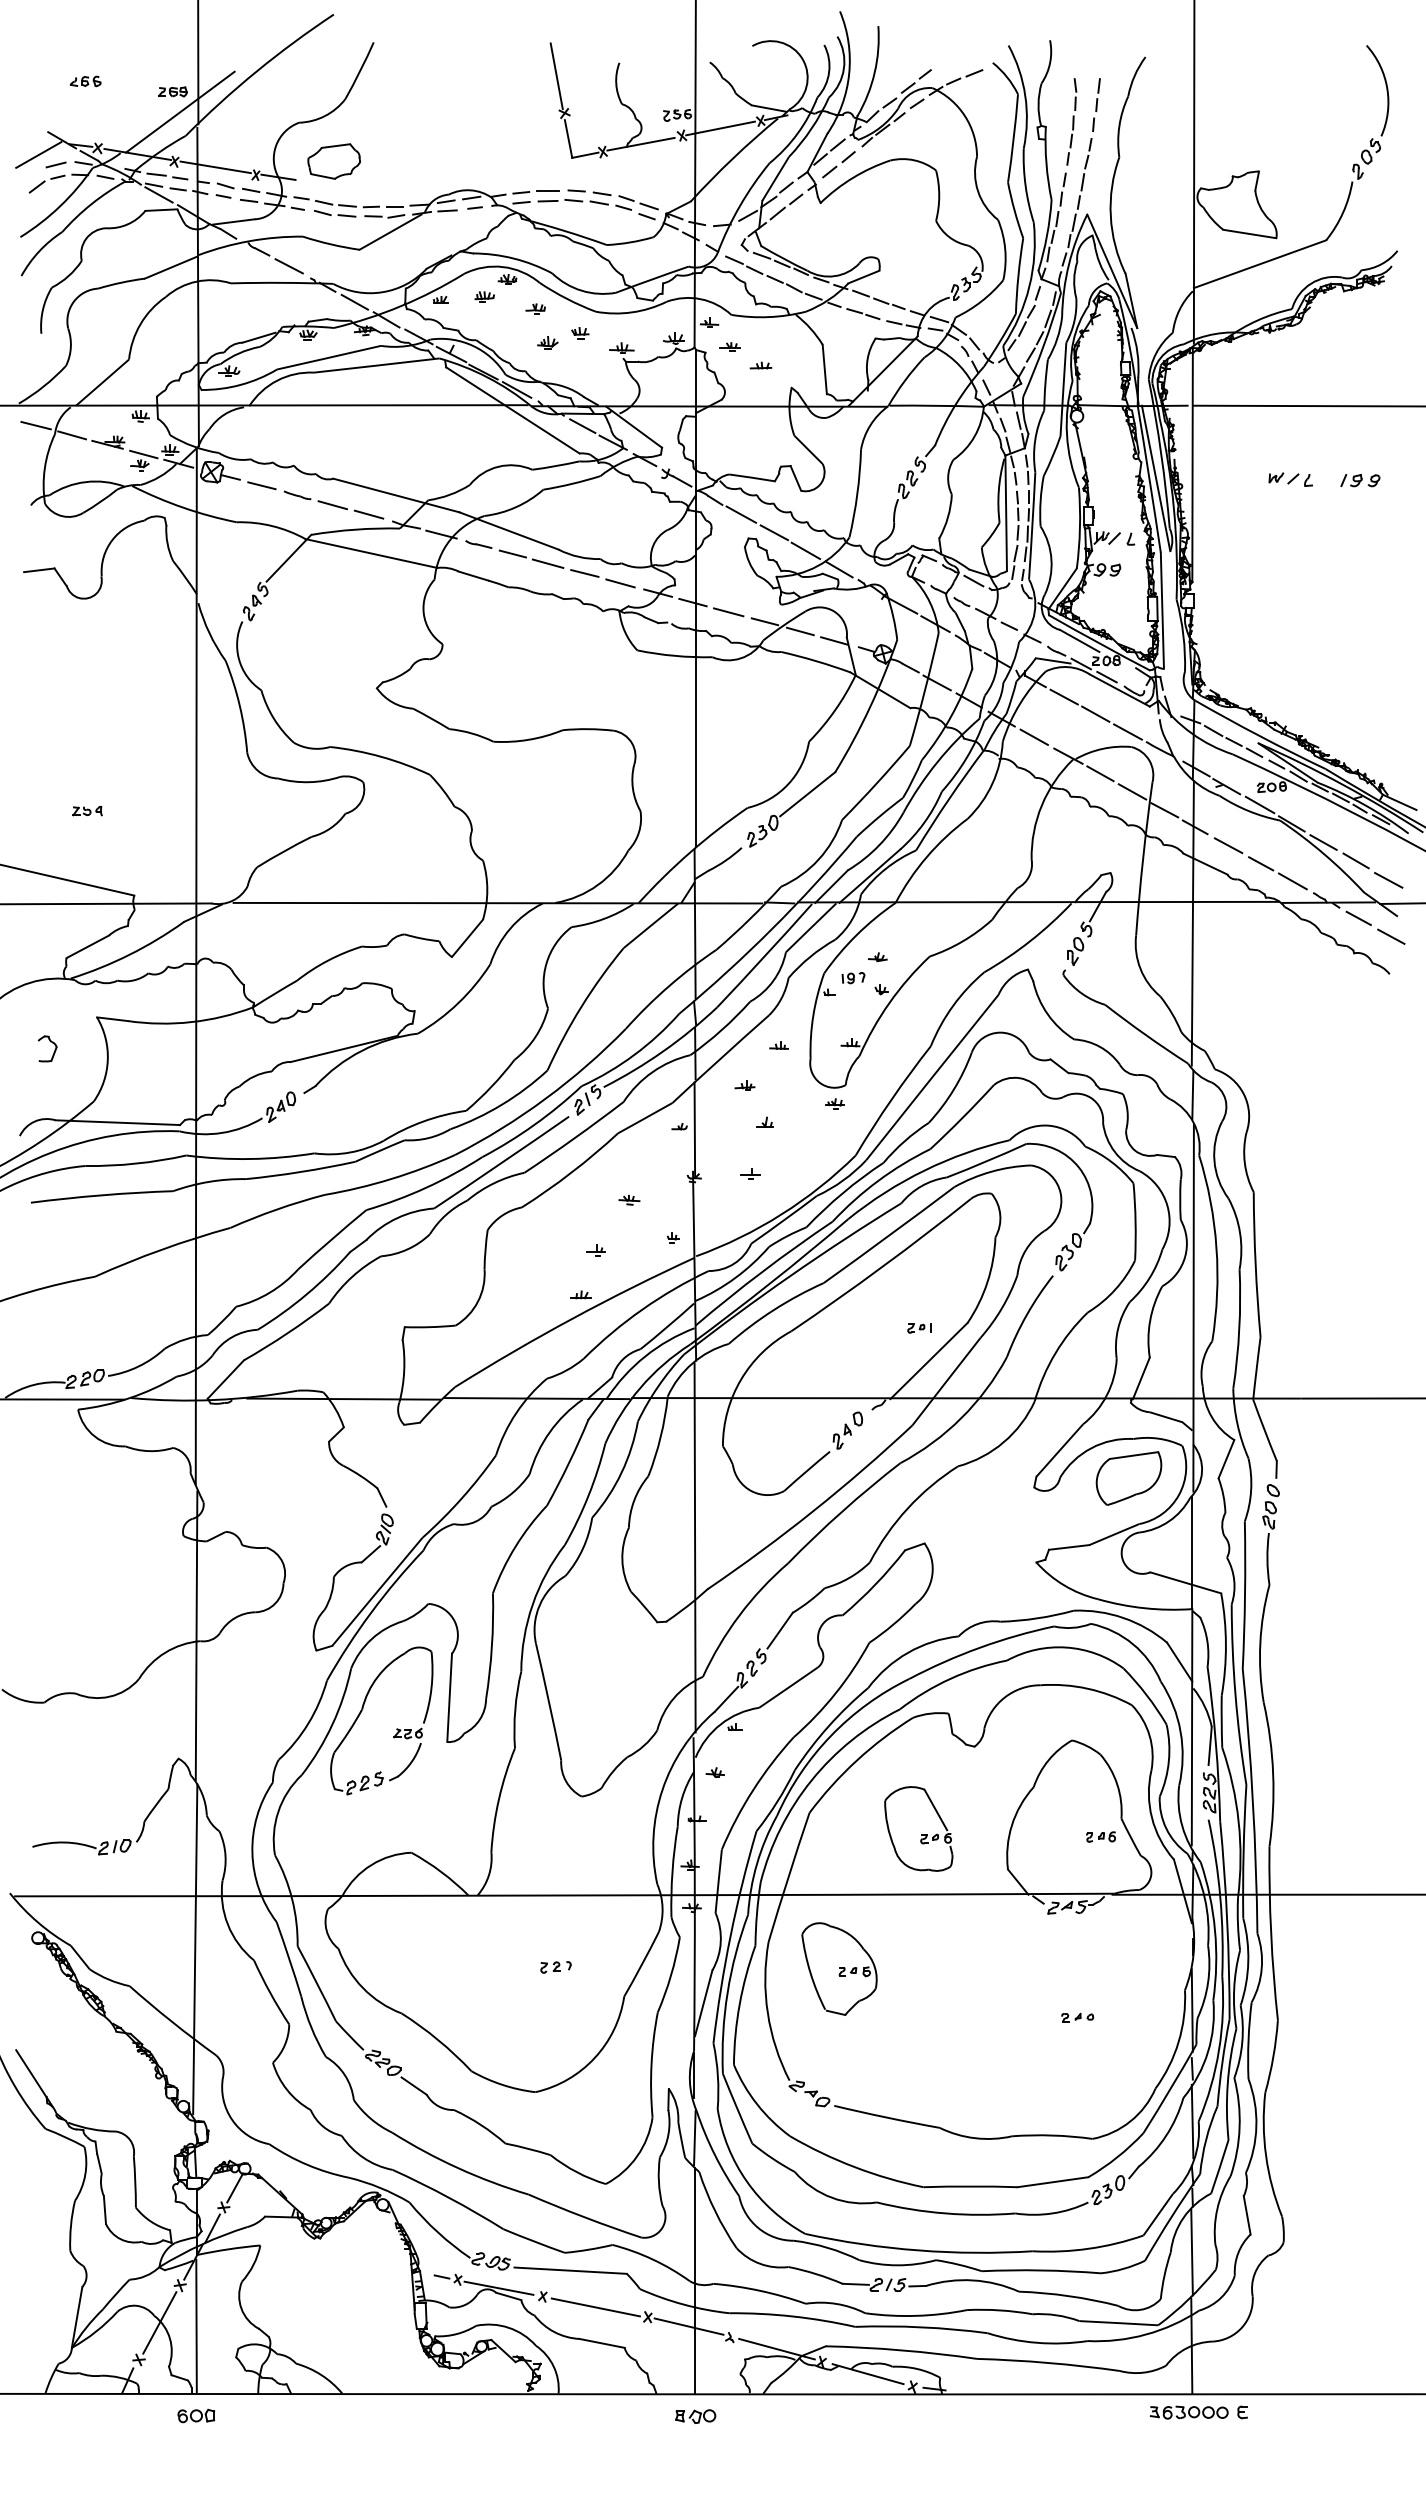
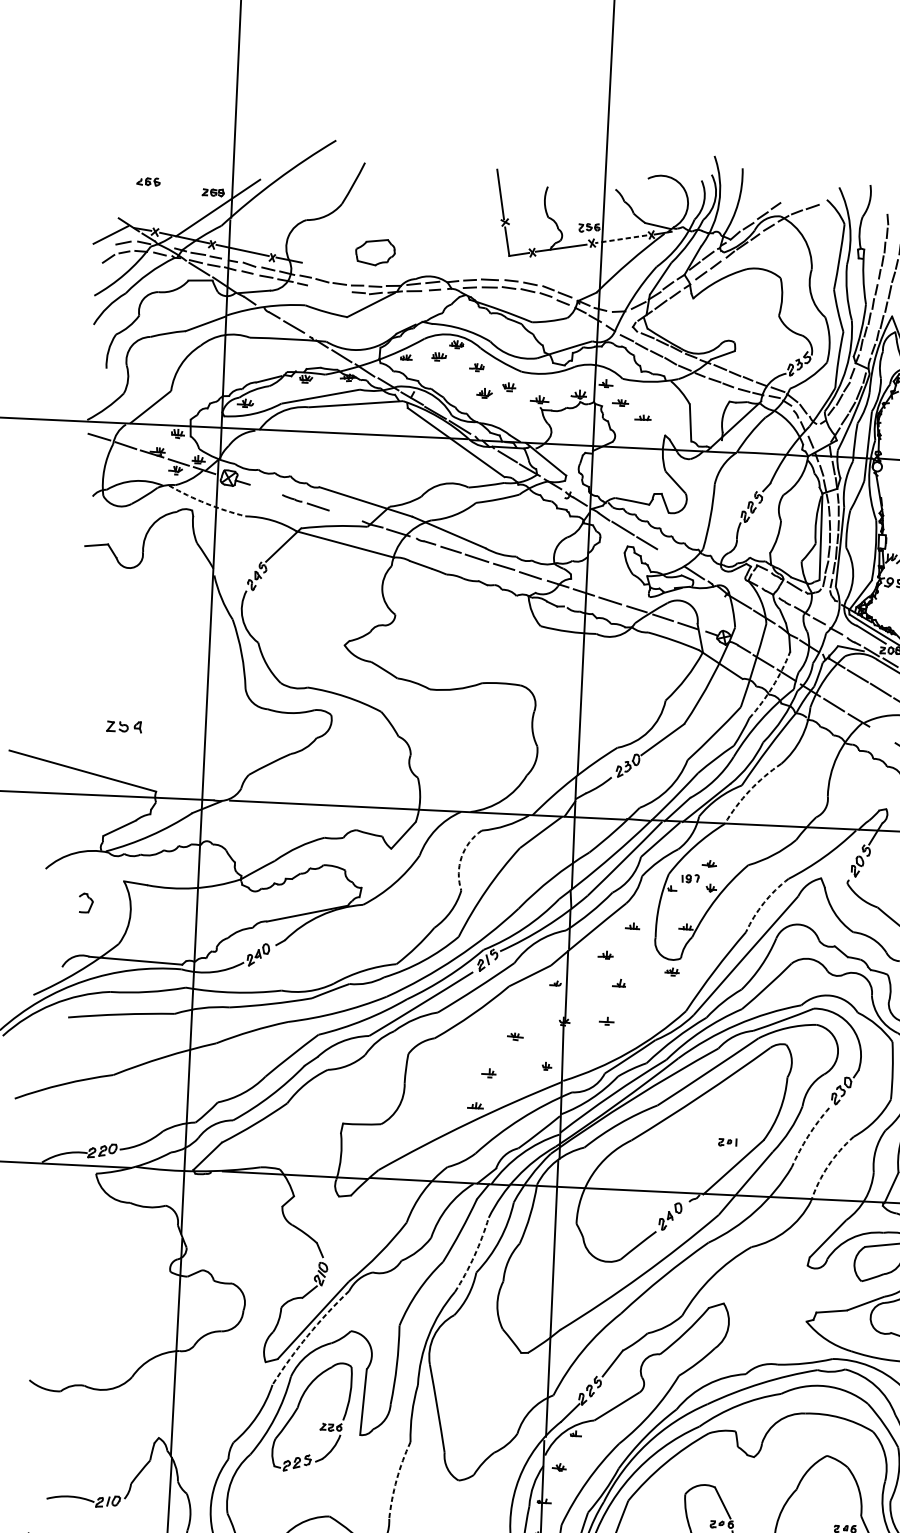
line: (720, 128) -> (621, 239), solid -> dashed
part: (333, 161) -> (374, 252), moved
part: (335, 213) -> (330, 289), removed
line: (261, 485) -> (265, 489), removed
arc: (183, 507) -> (206, 503), solid -> dashed
line: (368, 514) -> (344, 515), removed
line: (805, 550) -> (669, 557), removed
arc: (951, 716) -> (773, 686), solid -> dashed
line: (1100, 773) -> (882, 734), removed
part: (87, 811) -> (124, 727), size x1.6
arc: (926, 856) -> (749, 790), solid -> dashed
arc: (546, 963) -> (461, 856), solid -> dashed
arc: (953, 1005) -> (764, 902), solid -> dashed
arc: (1026, 1314) -> (807, 1136), solid -> dashed
arc: (1055, 1353) -> (828, 1166), solid -> dashed
arc: (588, 1495) -> (474, 1255), solid -> dashed
arc: (371, 1612) -> (308, 1335), solid -> dashed
arc: (498, 1799) -> (396, 1479), solid -> dashed

